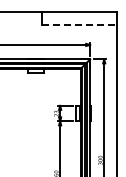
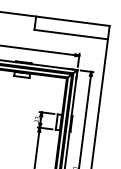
line: (79, 25) -> (71, 35), dashed -> solid

